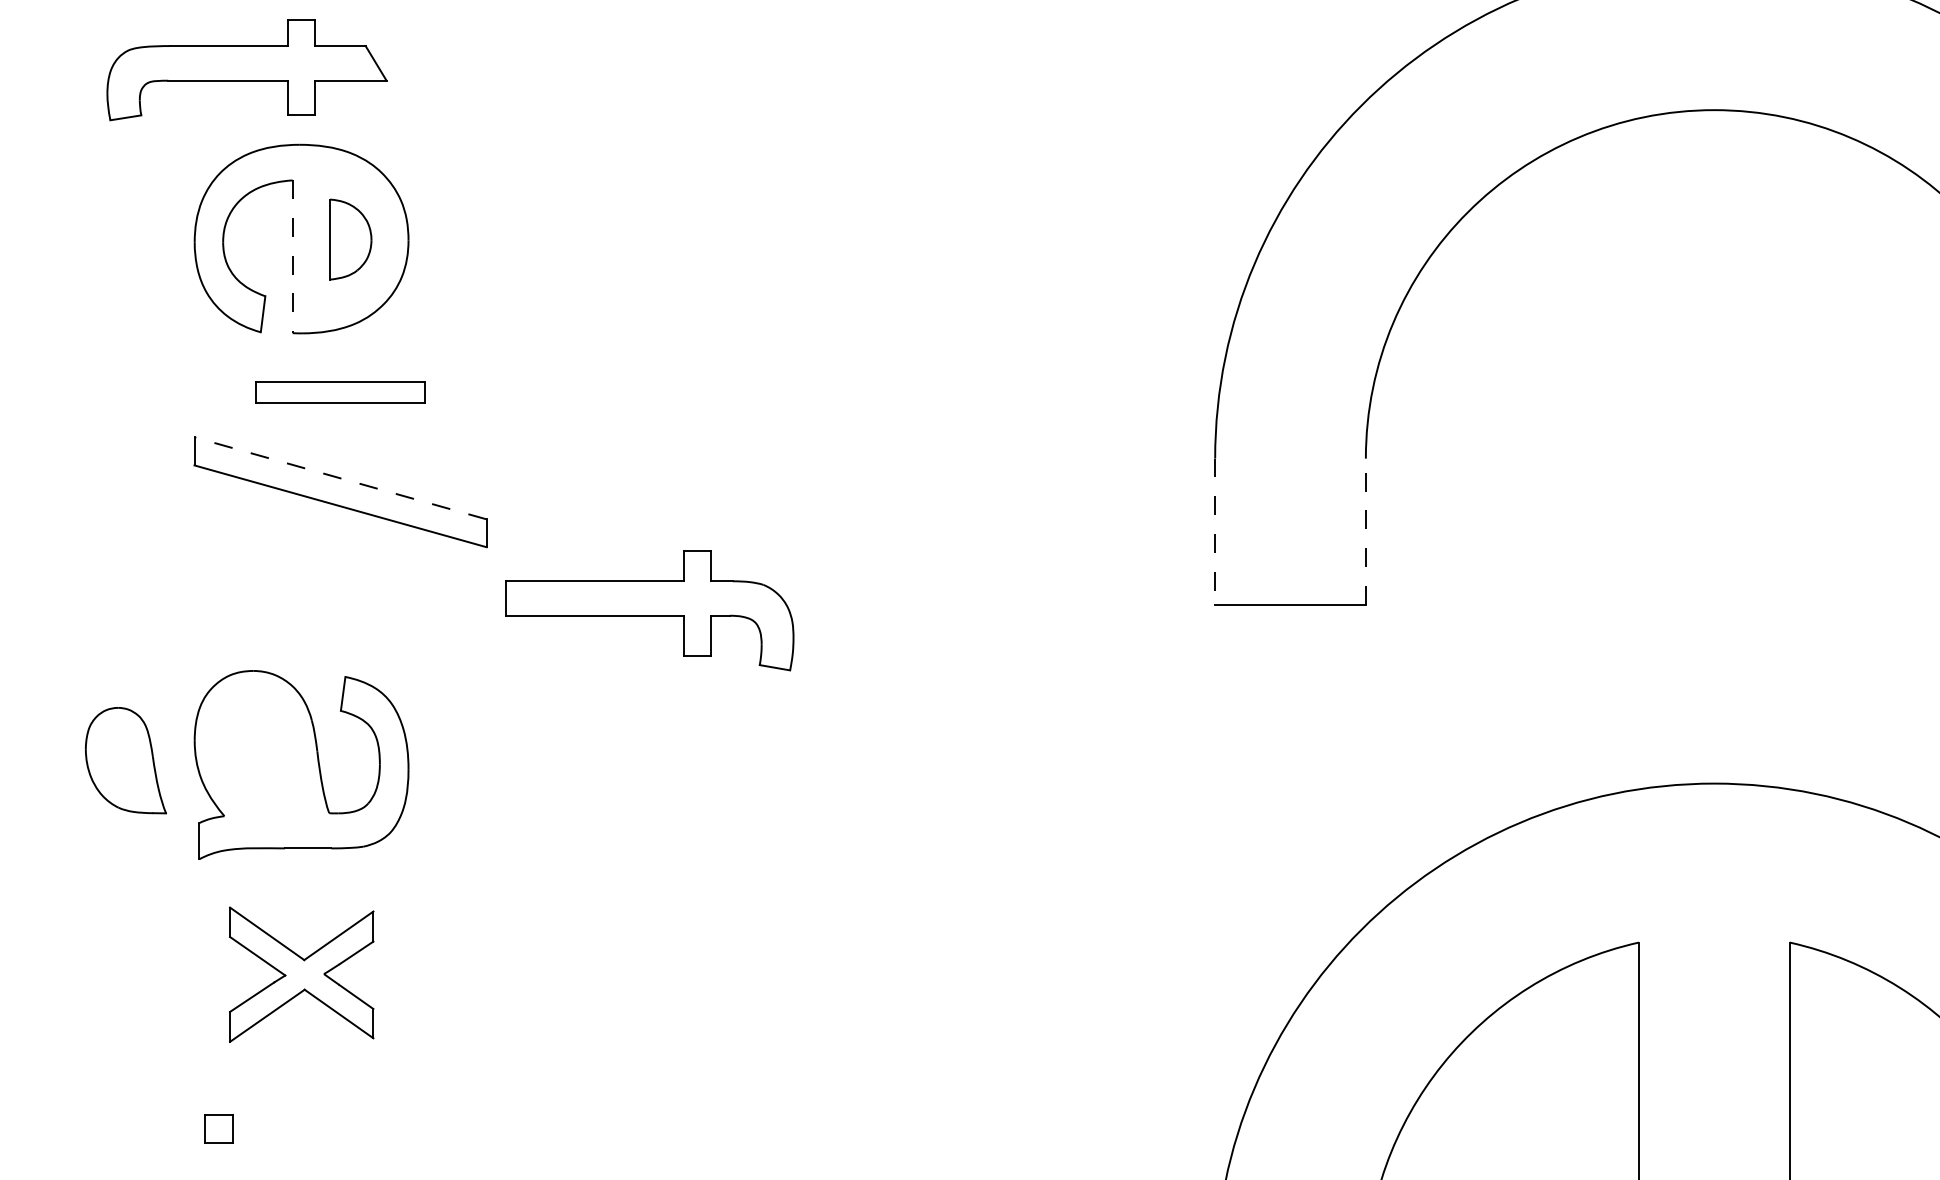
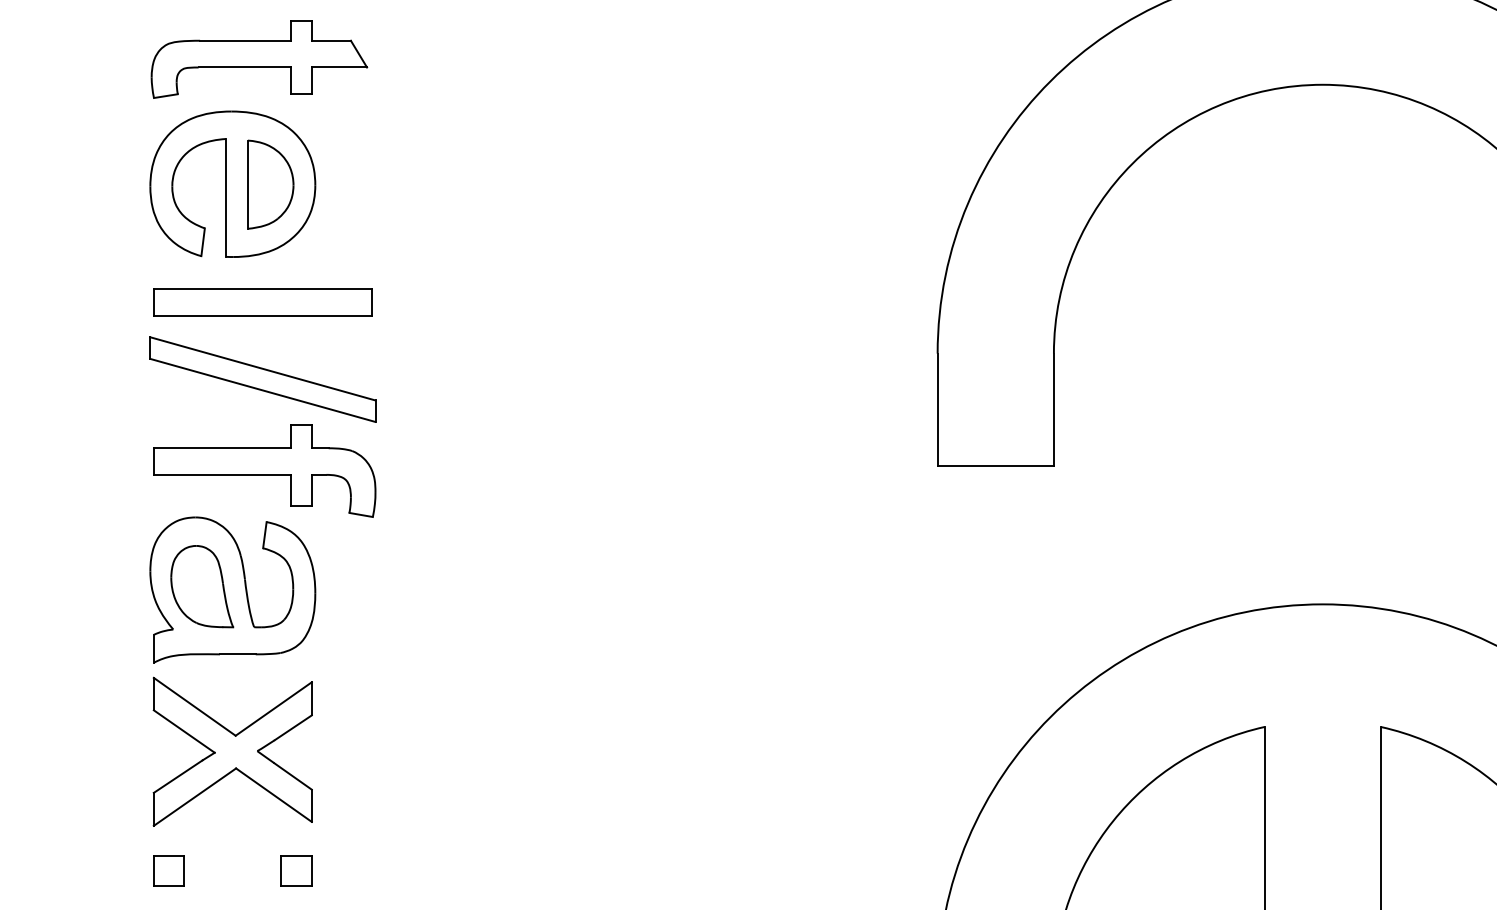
part: (246, 70) -> (258, 59), moved
part: (350, 239) -> (270, 184), size x1.43
line: (292, 257) -> (225, 198), dashed -> solid
part: (340, 392) -> (262, 302), size x1.67
line: (340, 478) -> (262, 368), dashed -> solid
line: (1215, 531) -> (937, 409), dashed -> solid
line: (1365, 531) -> (1053, 409), dashed -> solid
part: (649, 610) -> (264, 470), moved
part: (125, 760) -> (201, 586), moved
part: (301, 974) -> (232, 751), size x1.43
part: (218, 1128) -> (168, 870), size x1.43
part: (384, 1128) -> (296, 870), added

